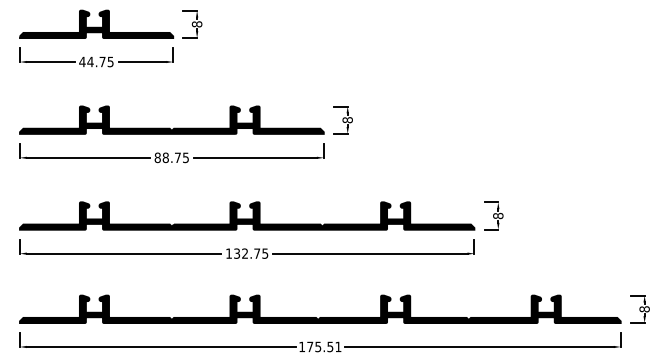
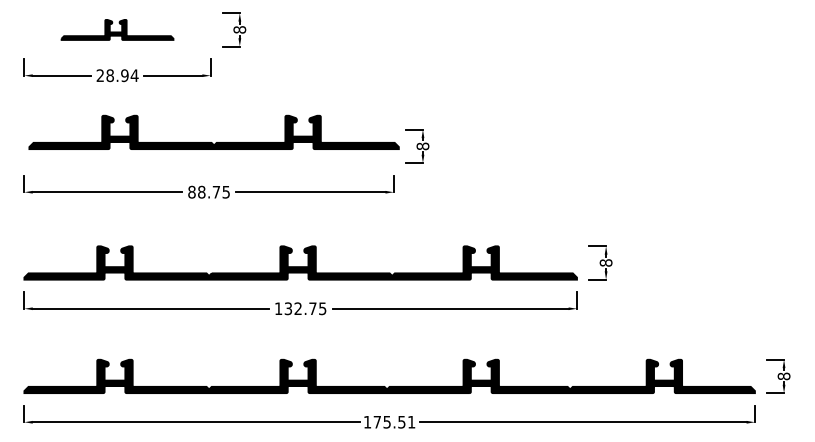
part: (96, 24) -> (117, 29), size x0.6
text: (96, 61) -> (117, 75), 44.75 -> 28.94
part: (170, 128) -> (212, 142), moved

